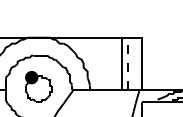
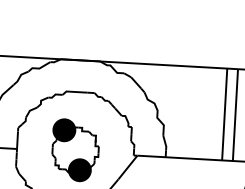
line: (127, 63) -> (235, 114), dashed -> solid
fill: (41, 99) -> (79, 169), added

